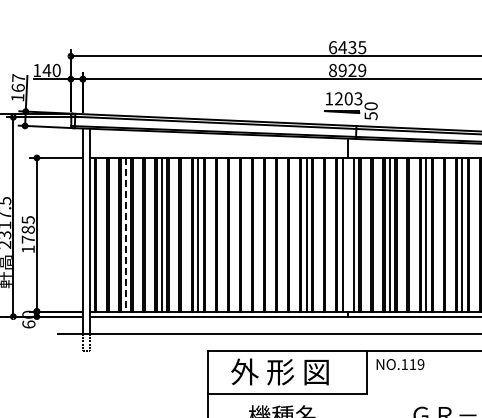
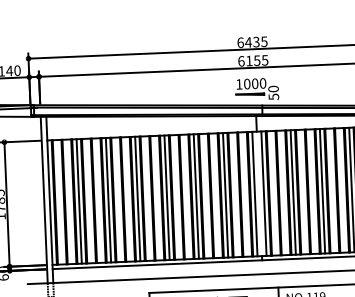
text: (347, 70) -> (253, 60), 8929 -> 6155
text: (348, 98) -> (254, 83), 1203 -> 1000
line: (125, 234) -> (78, 201), dashed -> solid
line: (234, 234) -> (167, 197), added
line: (270, 234) -> (196, 196), added

